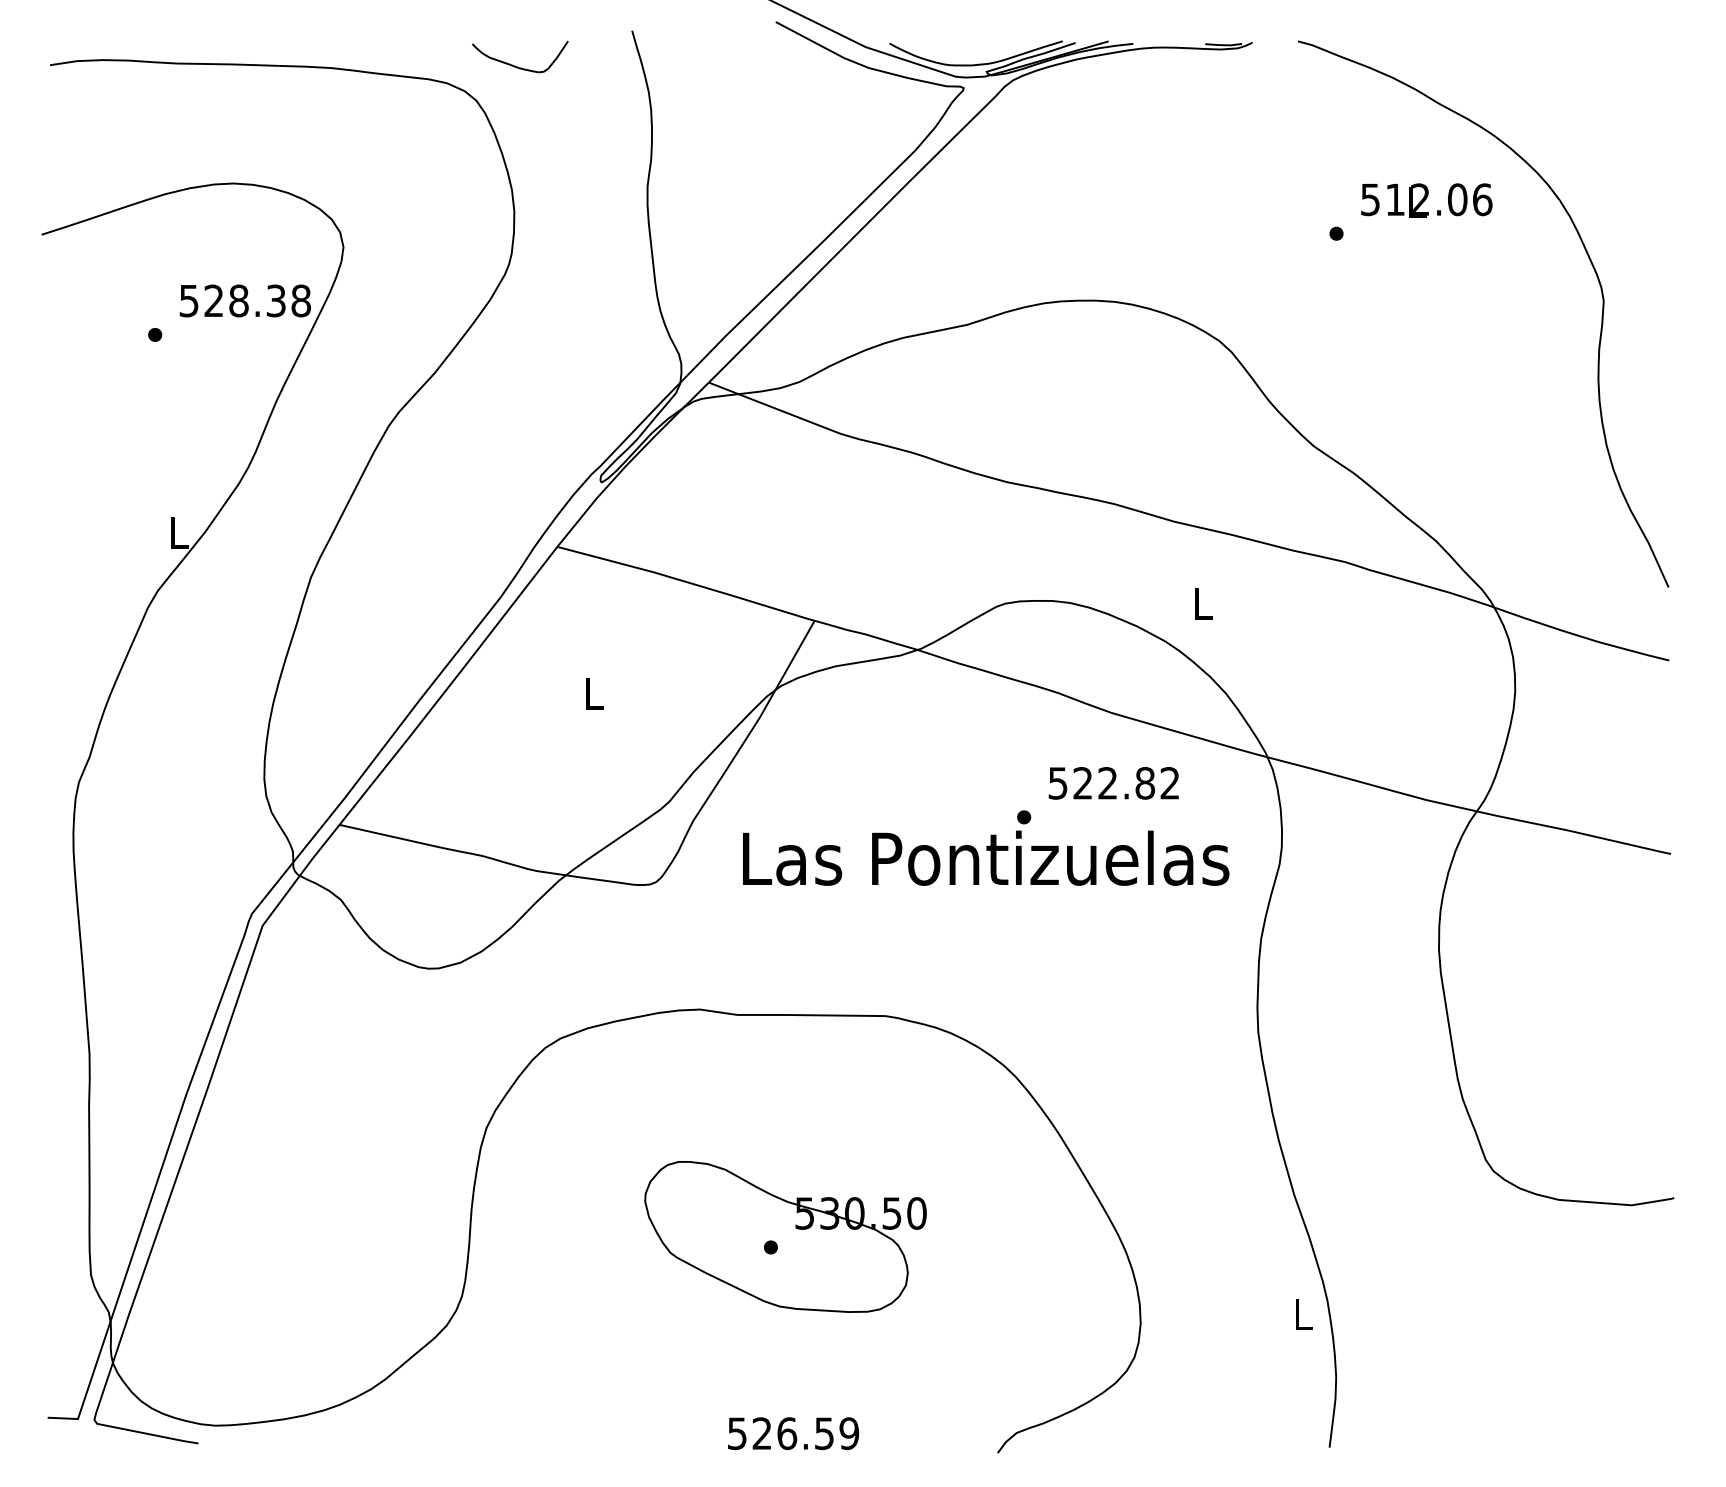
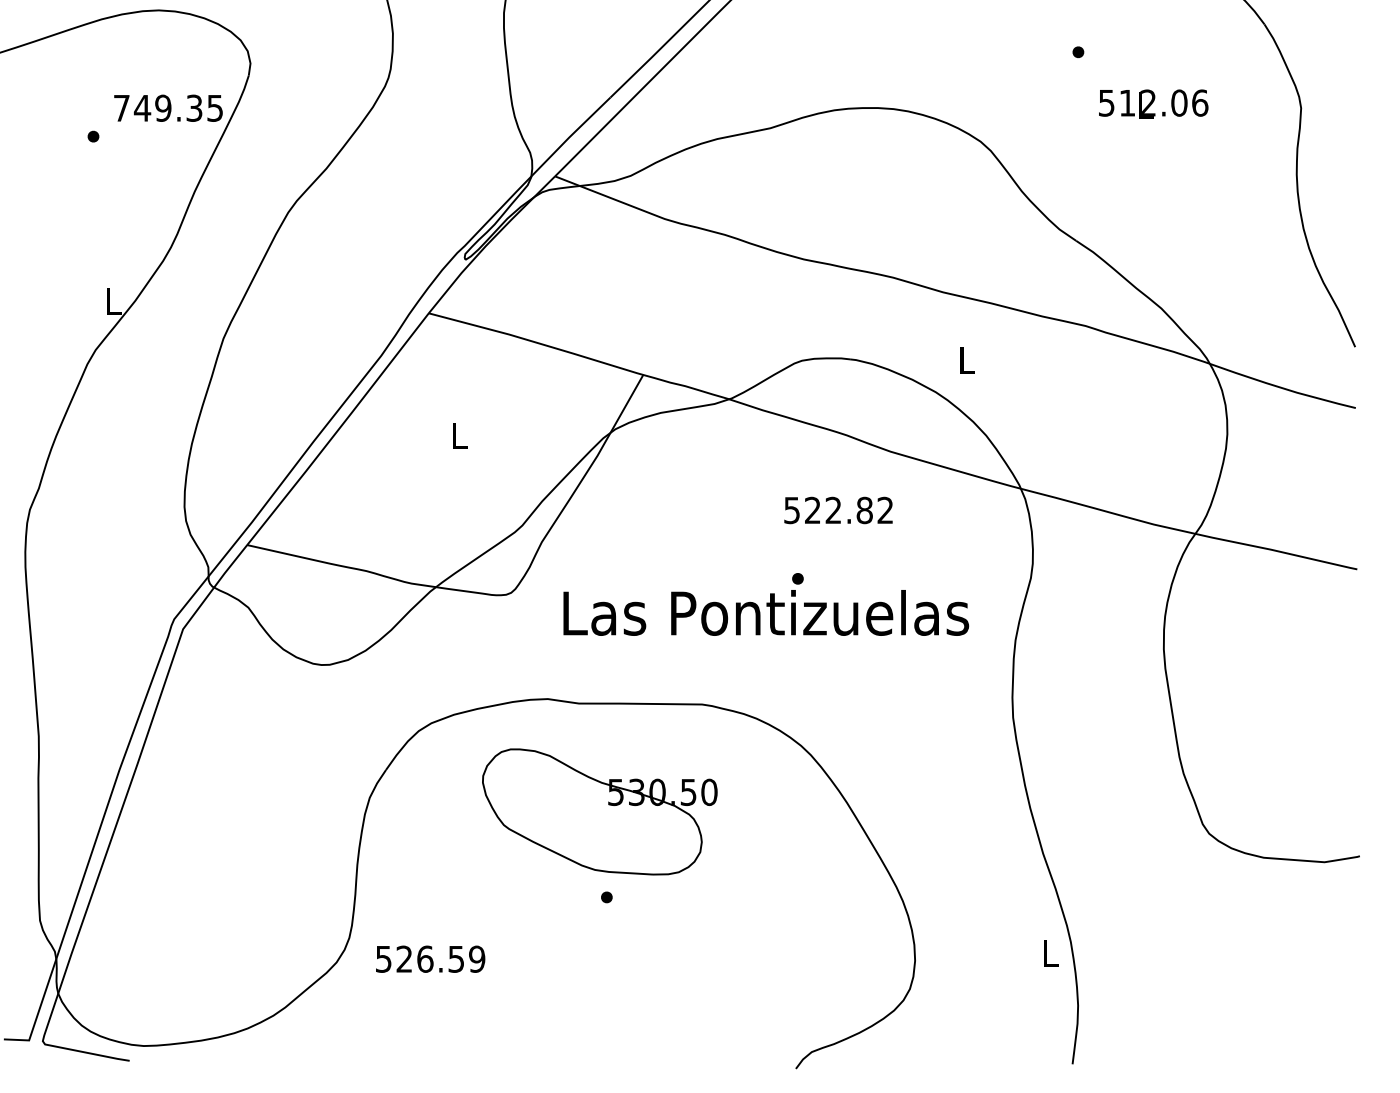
text: (1426, 200) -> (1153, 103), moved
text: (244, 300) -> (167, 107), 528.38 -> 749.35
text: (1113, 783) -> (838, 510), moved
text: (986, 847) -> (766, 603), moved
part: (785, 1236) -> (599, 811), moved
text: (793, 1433) -> (430, 959), moved

